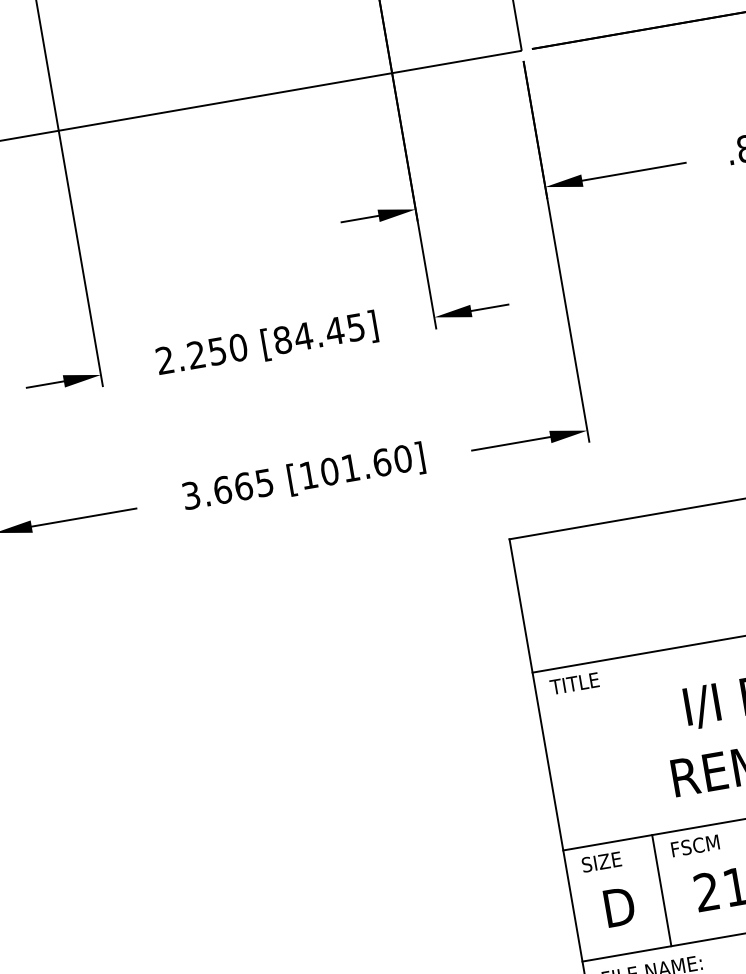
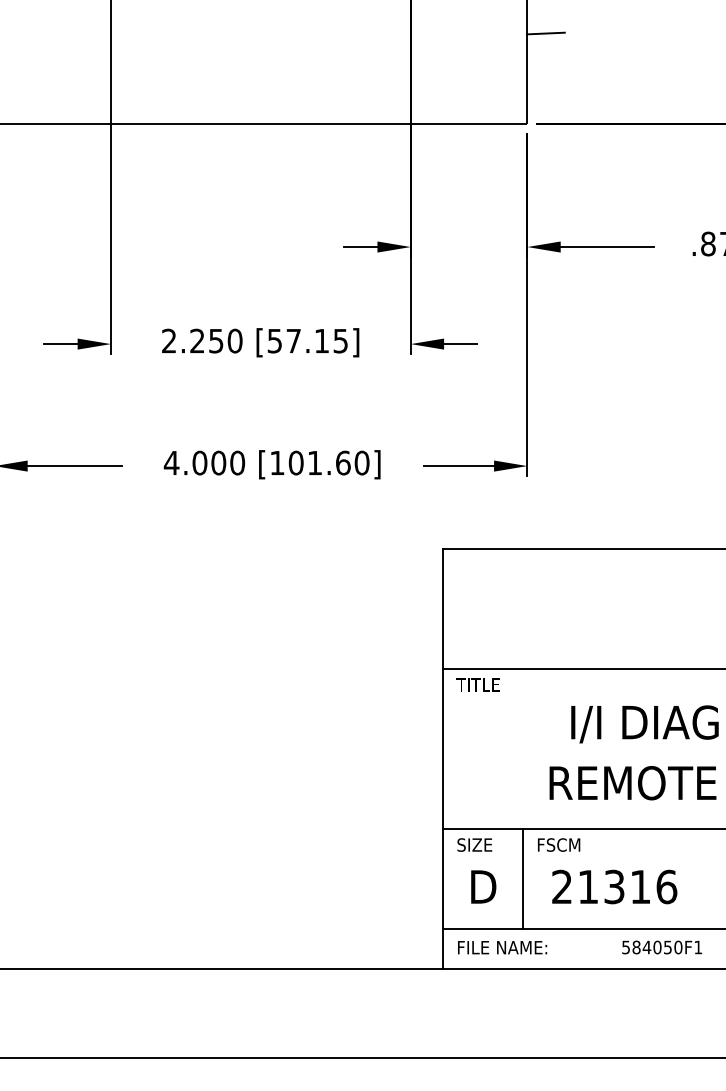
text: (308, 334) -> (298, 340), [84.45] -> [57.15]
text: (227, 488) -> (204, 462), 3.665 -> 4.000

